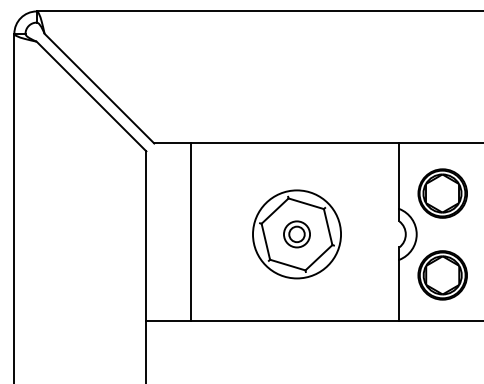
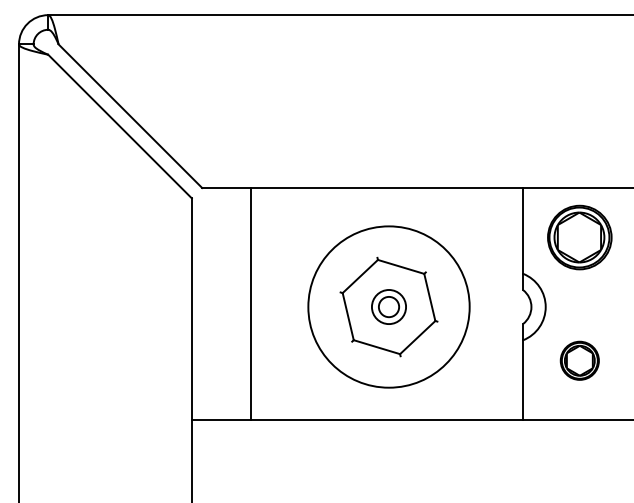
part: (442, 193) -> (579, 237), moved
circle: (296, 234) -> (388, 306), size x1.4
part: (442, 275) -> (579, 360), size x0.6

